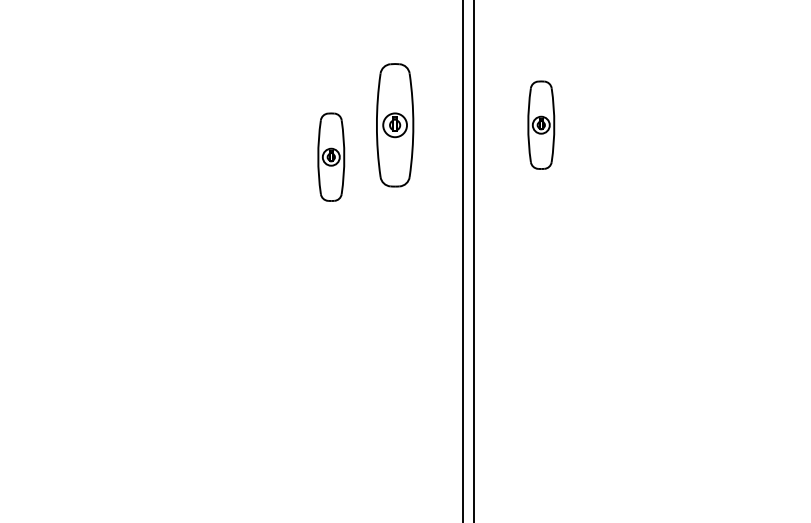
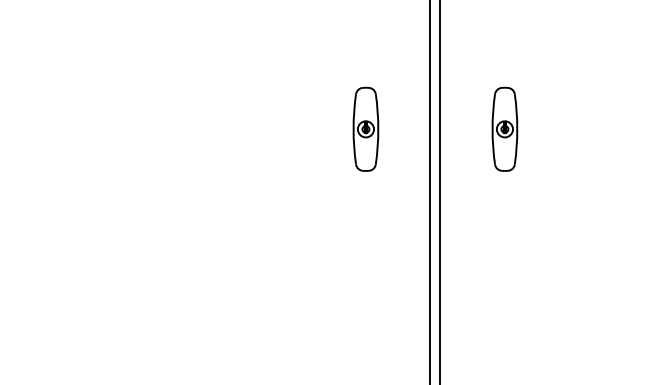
part: (394, 124) -> (365, 128), size x0.71
part: (331, 156) -> (305, 159), removed

